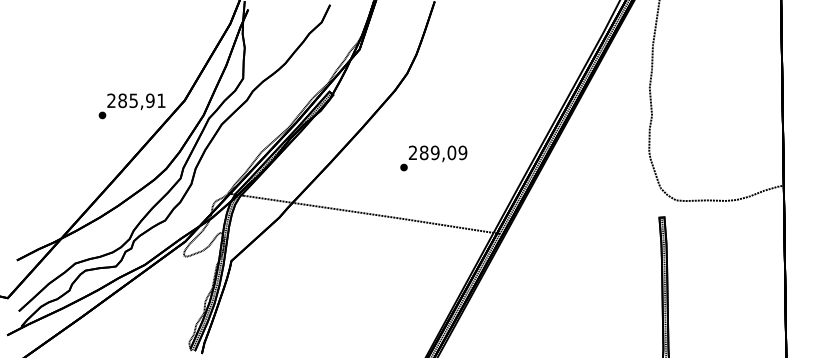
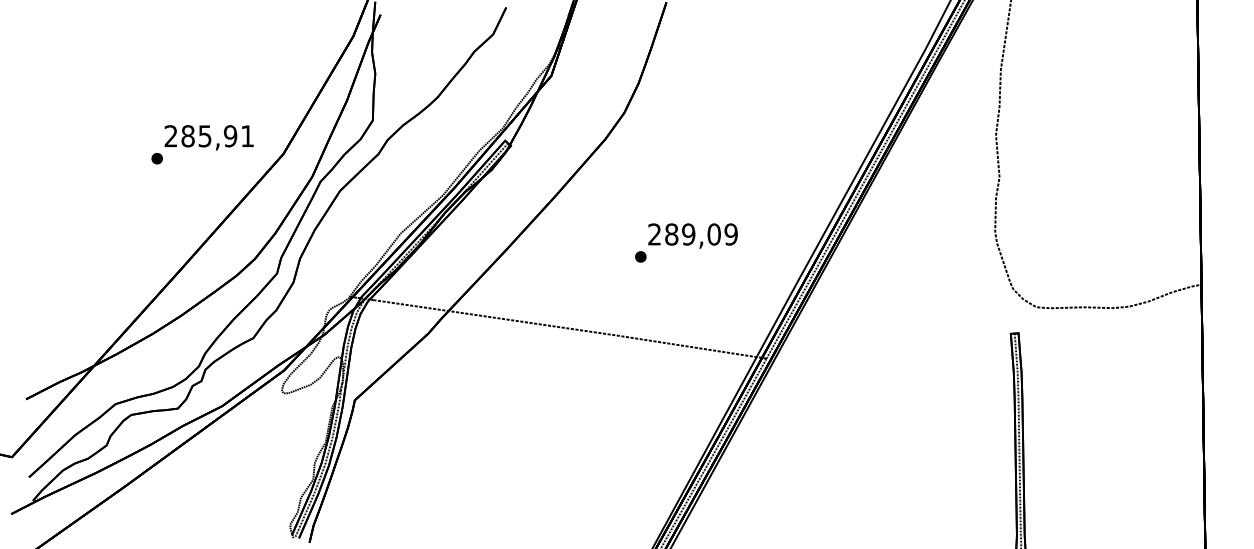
text: (131, 106) -> (201, 144), moved
text: (433, 158) -> (686, 243), moved

